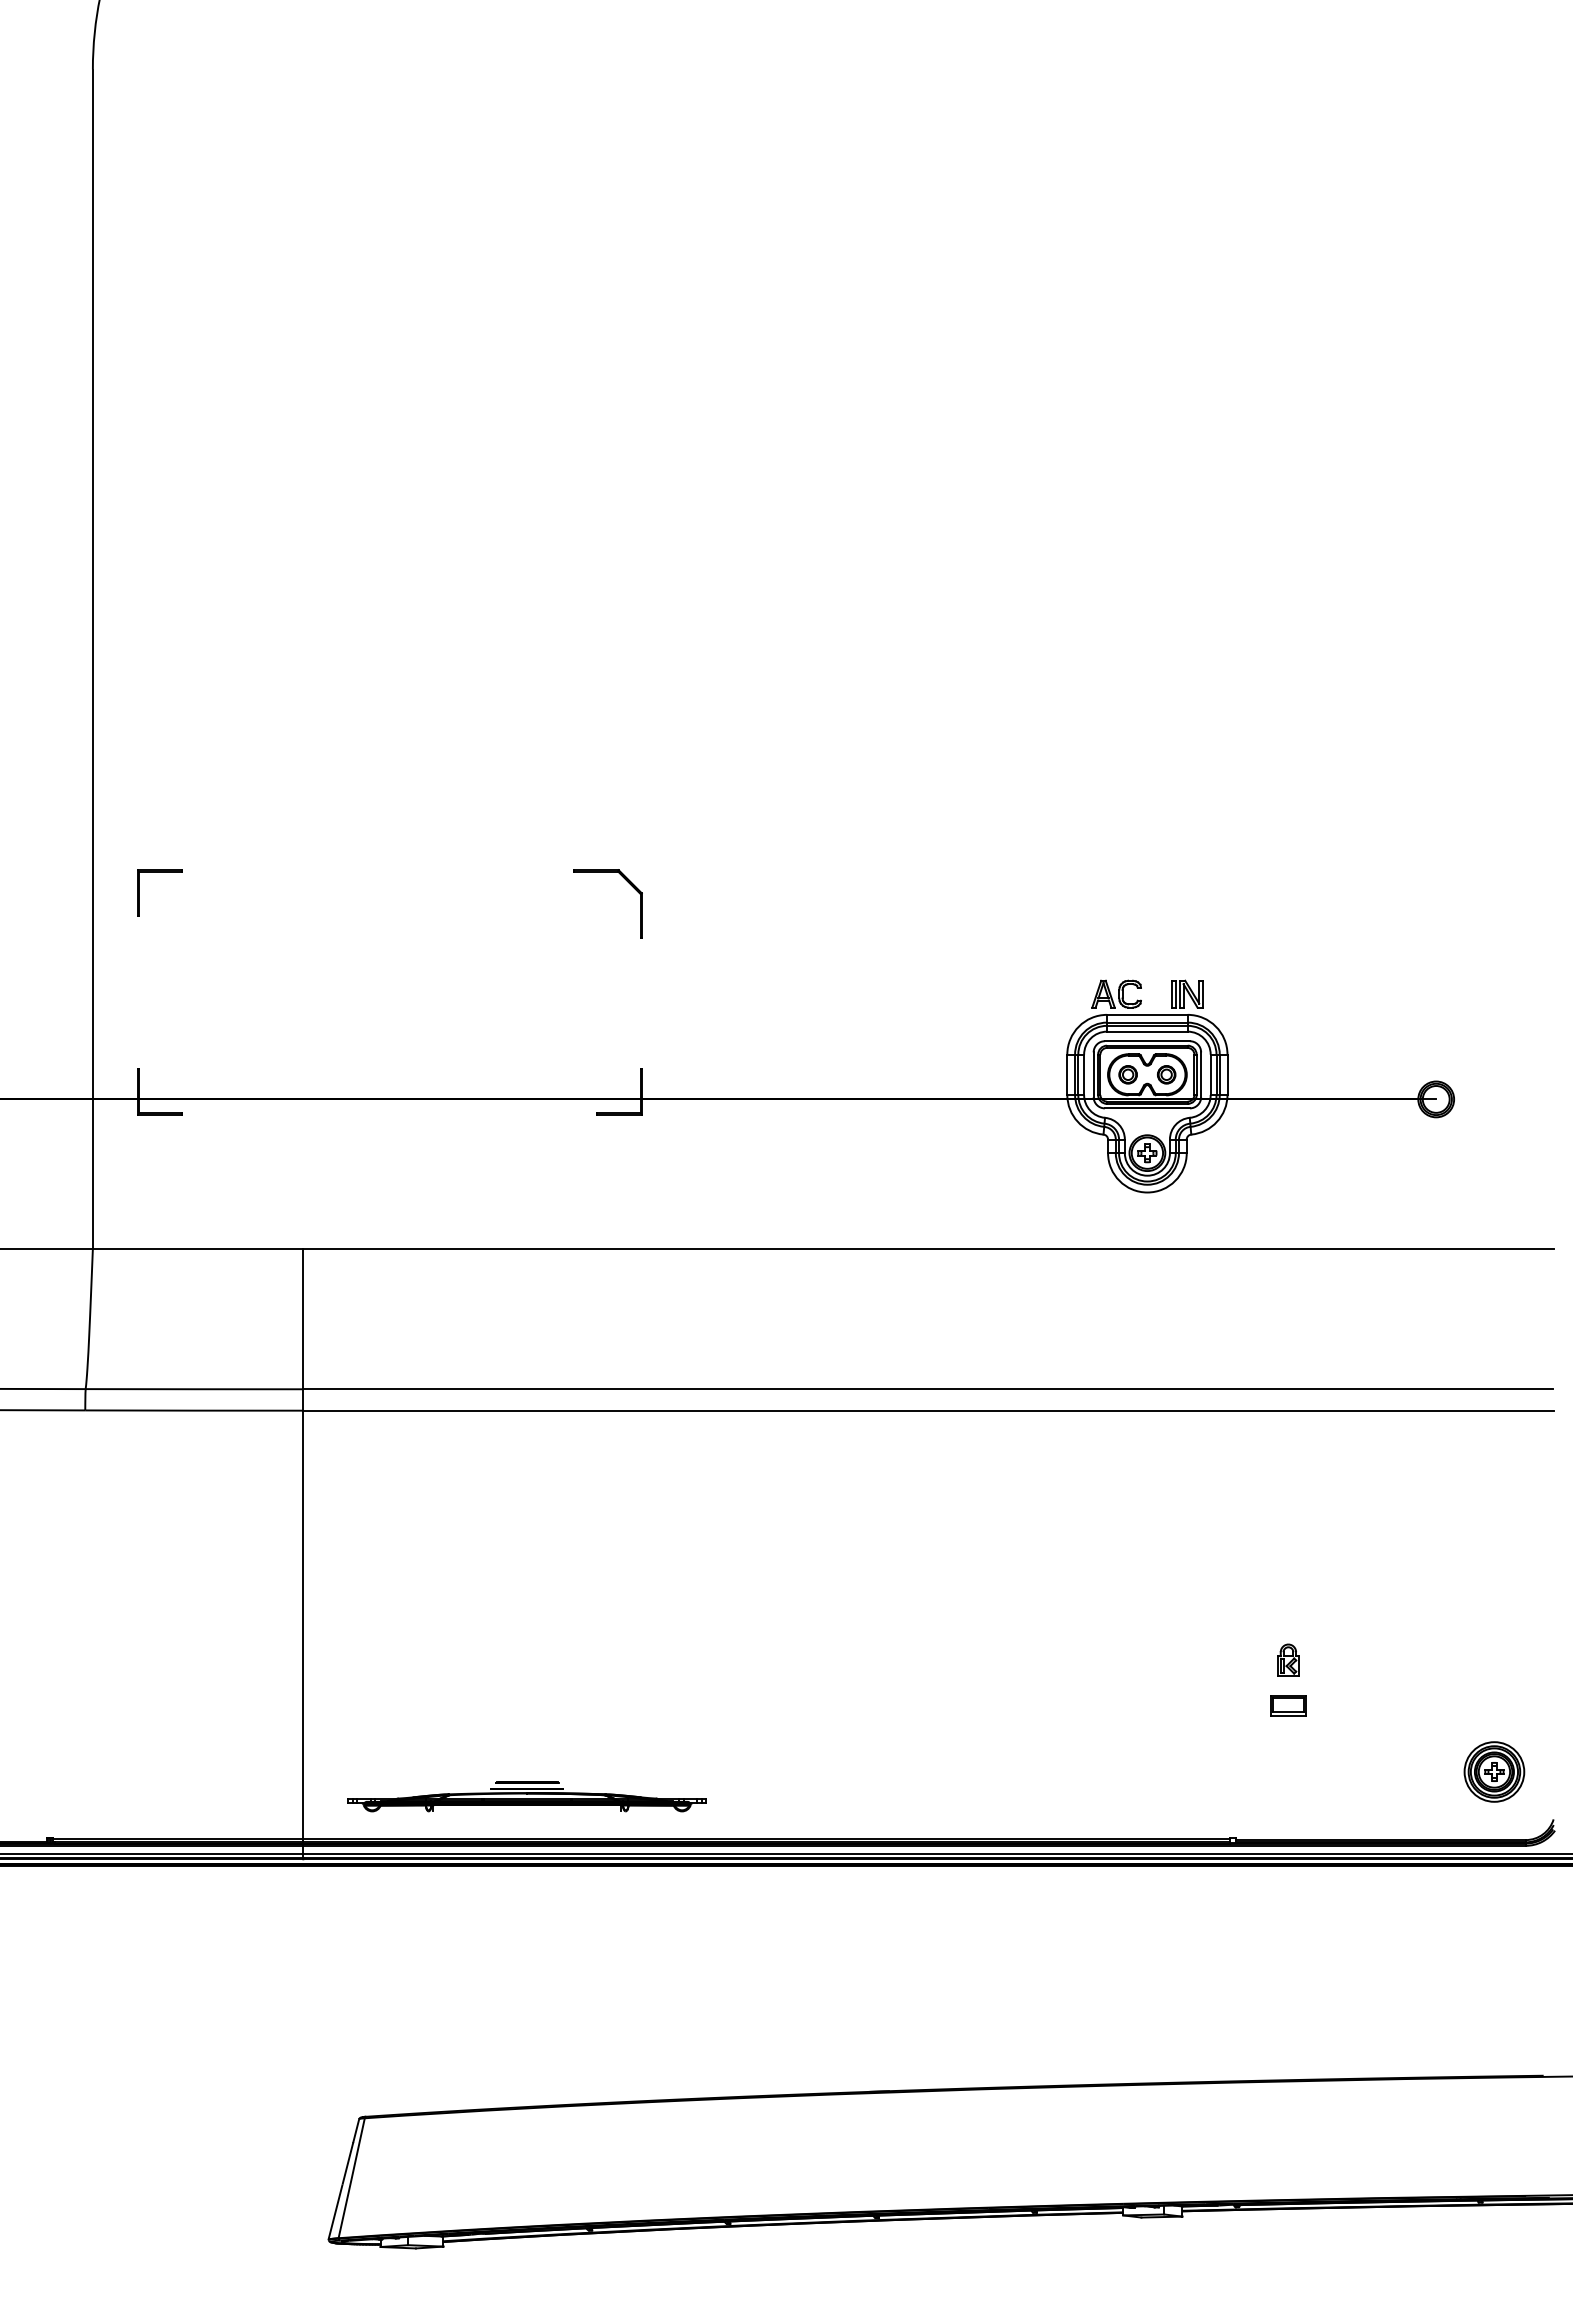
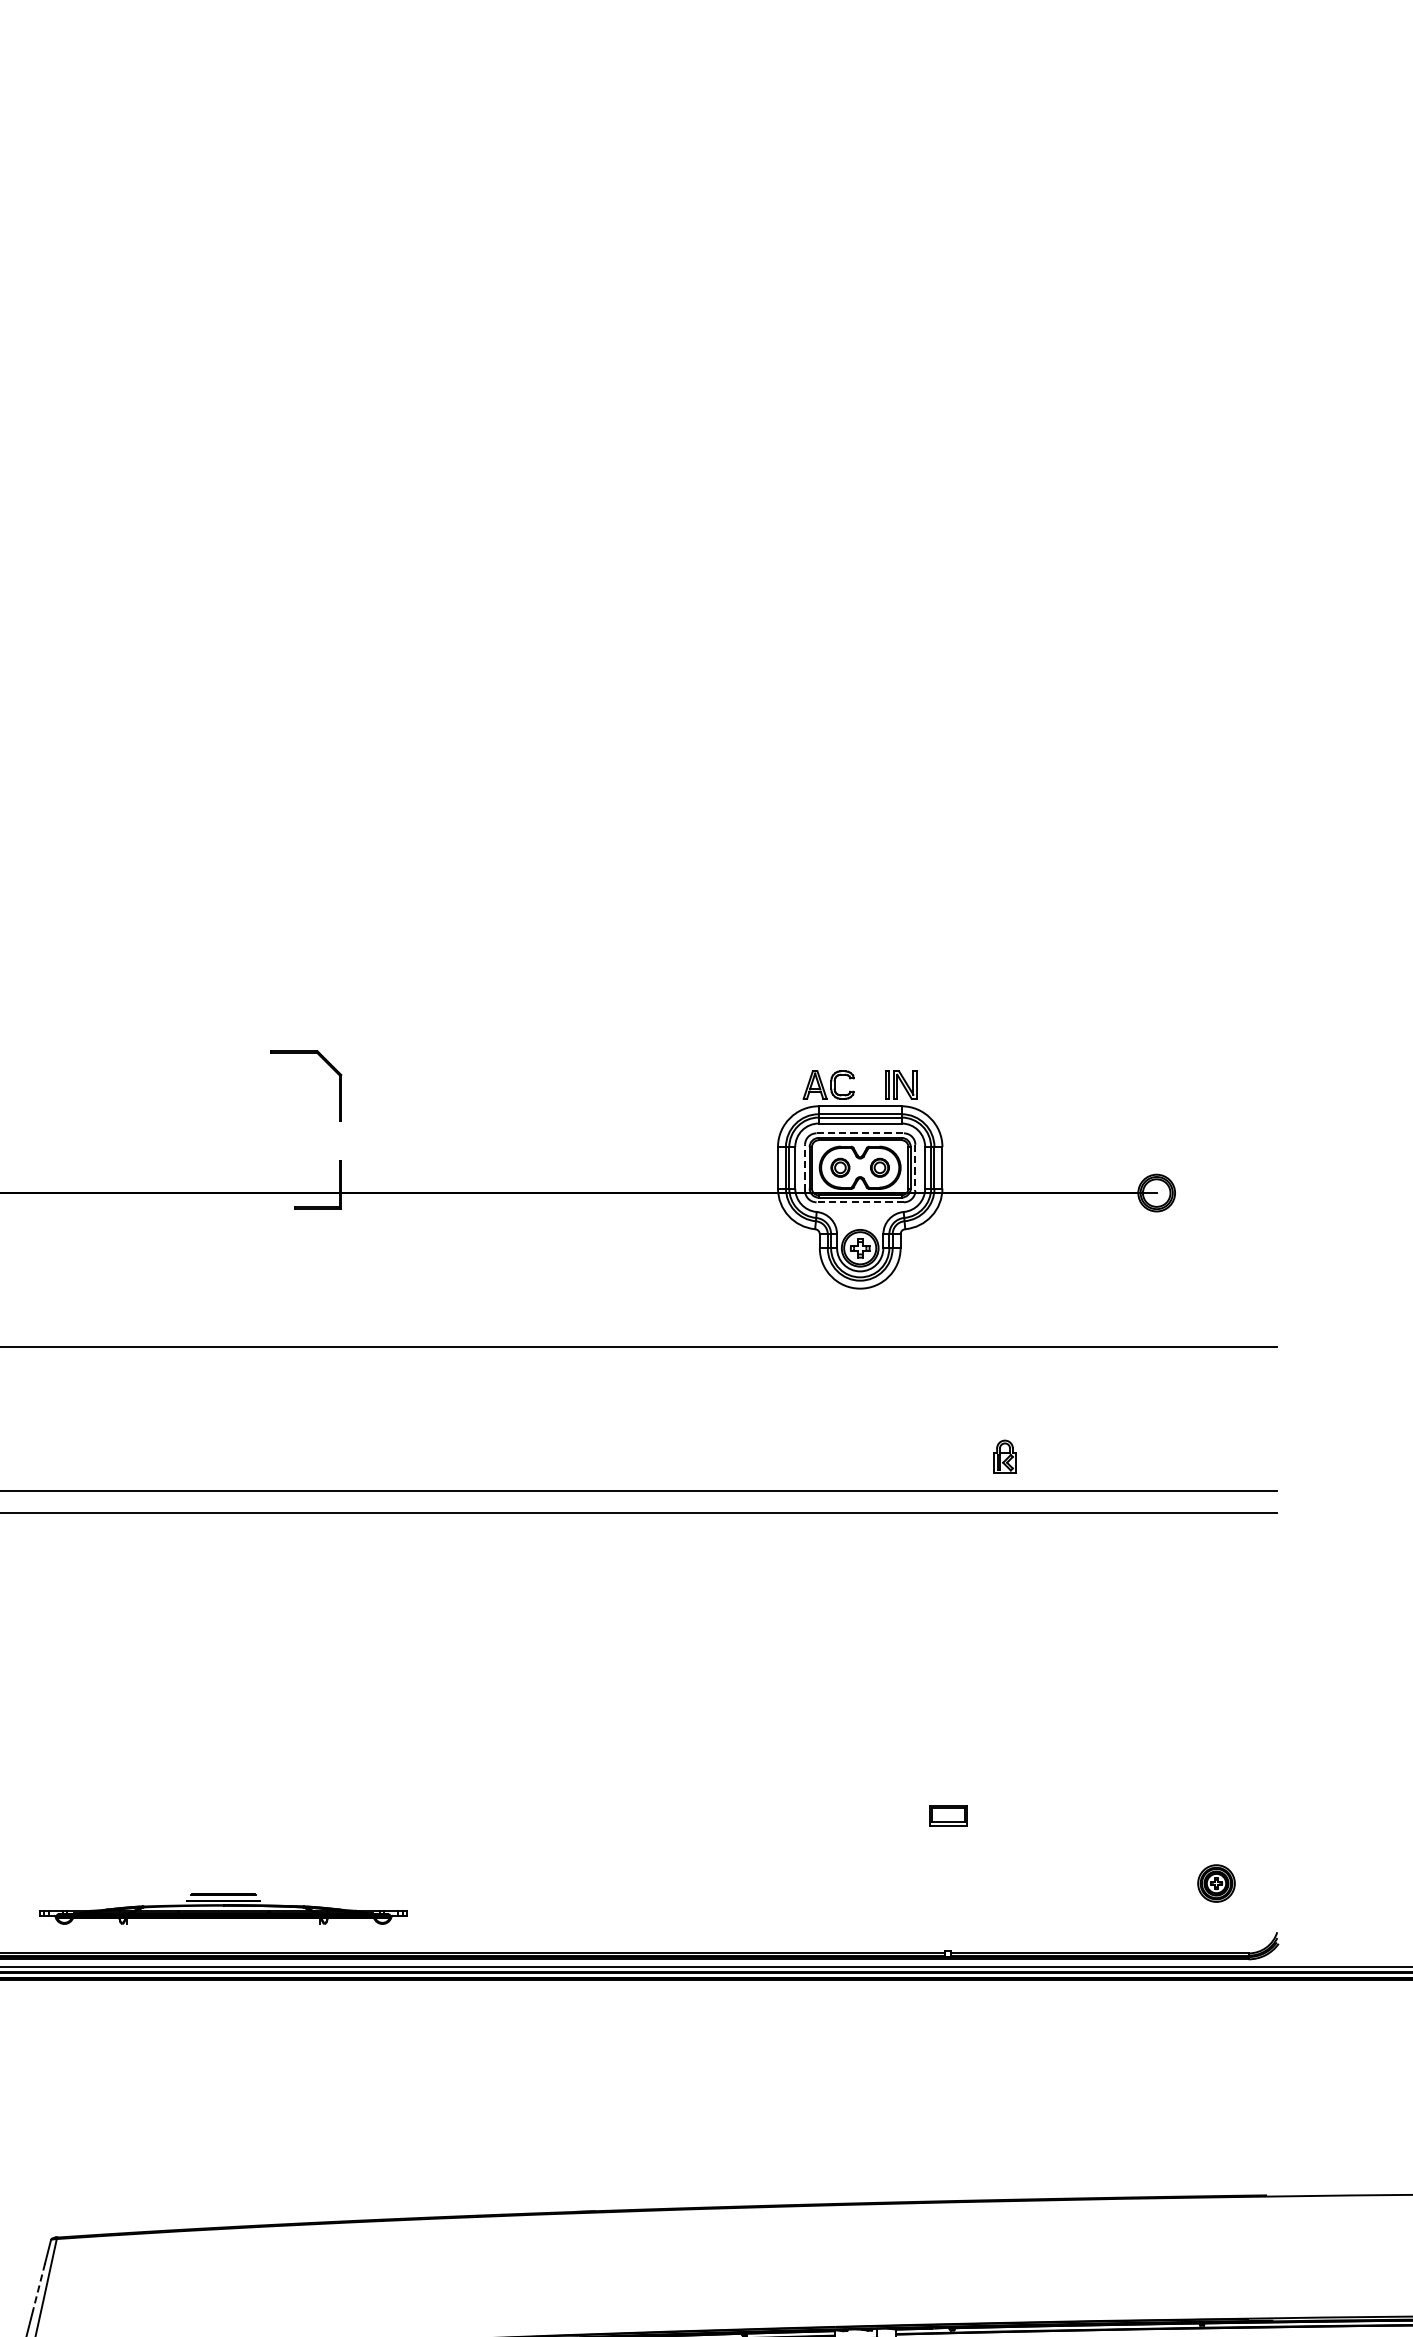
part: (627, 882) -> (326, 1063), moved
line: (1147, 1041) -> (860, 1133), solid -> dashed
line: (1093, 1074) -> (804, 1167), solid -> dashed
line: (1201, 1075) -> (915, 1168), solid -> dashed
line: (1147, 1108) -> (860, 1202), solid -> dashed
part: (1288, 1659) -> (1005, 1455), moved
part: (1288, 1705) -> (948, 1815), moved
part: (1494, 1771) -> (1216, 1883), size x0.6
line: (347, 2163) -> (39, 2285), solid -> dashed

